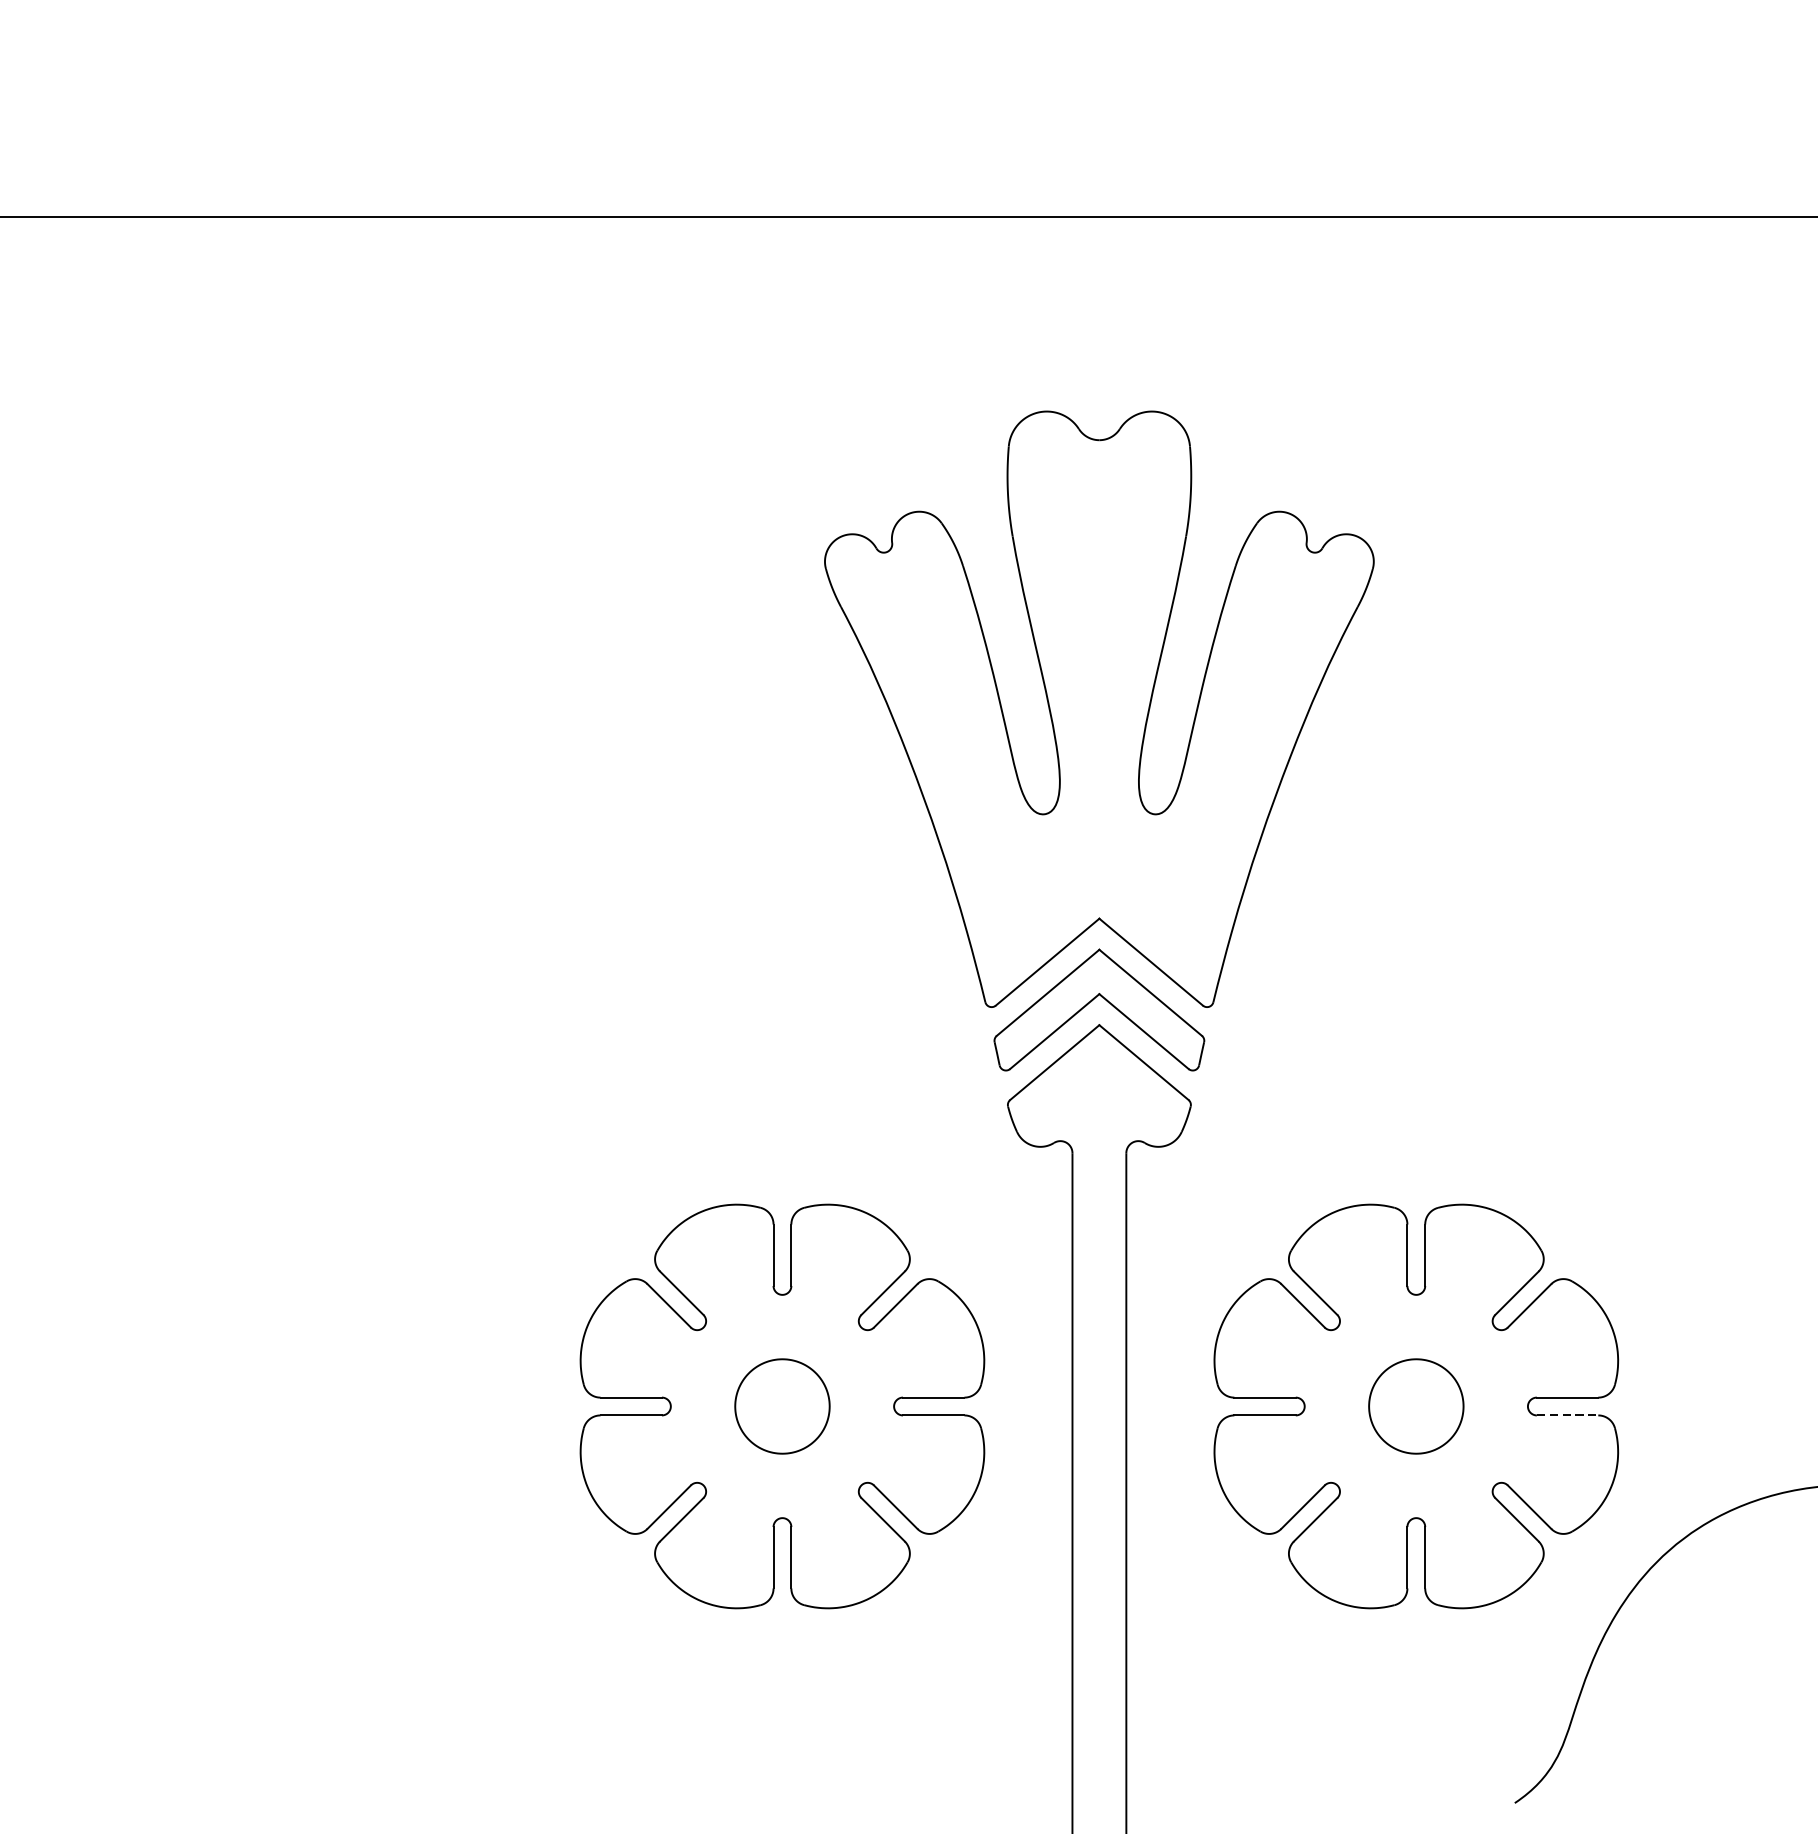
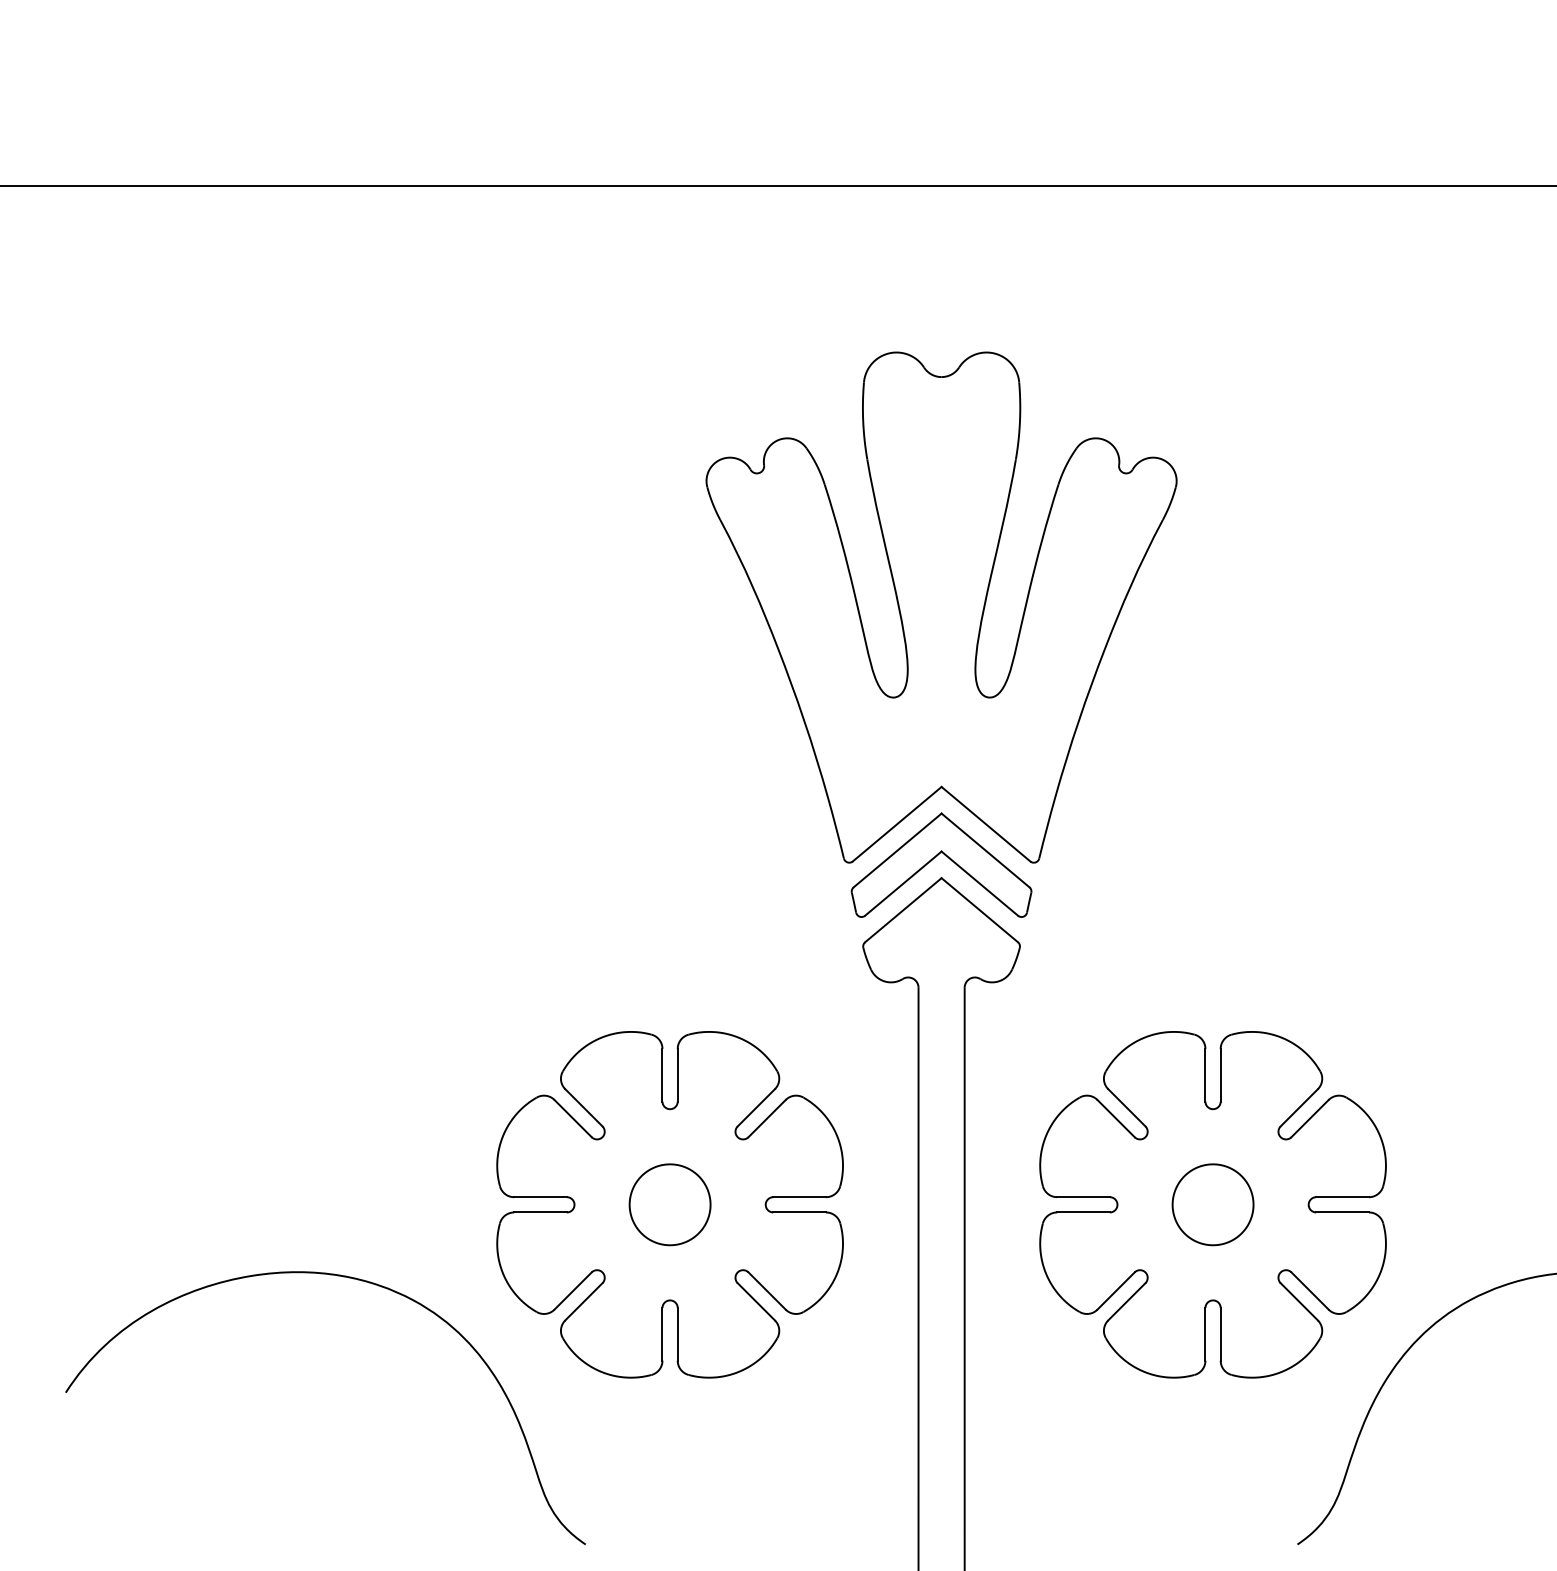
line: (1568, 1415) -> (1343, 1212), dashed -> solid
curve: (417, 1494) -> (357, 1280), added

